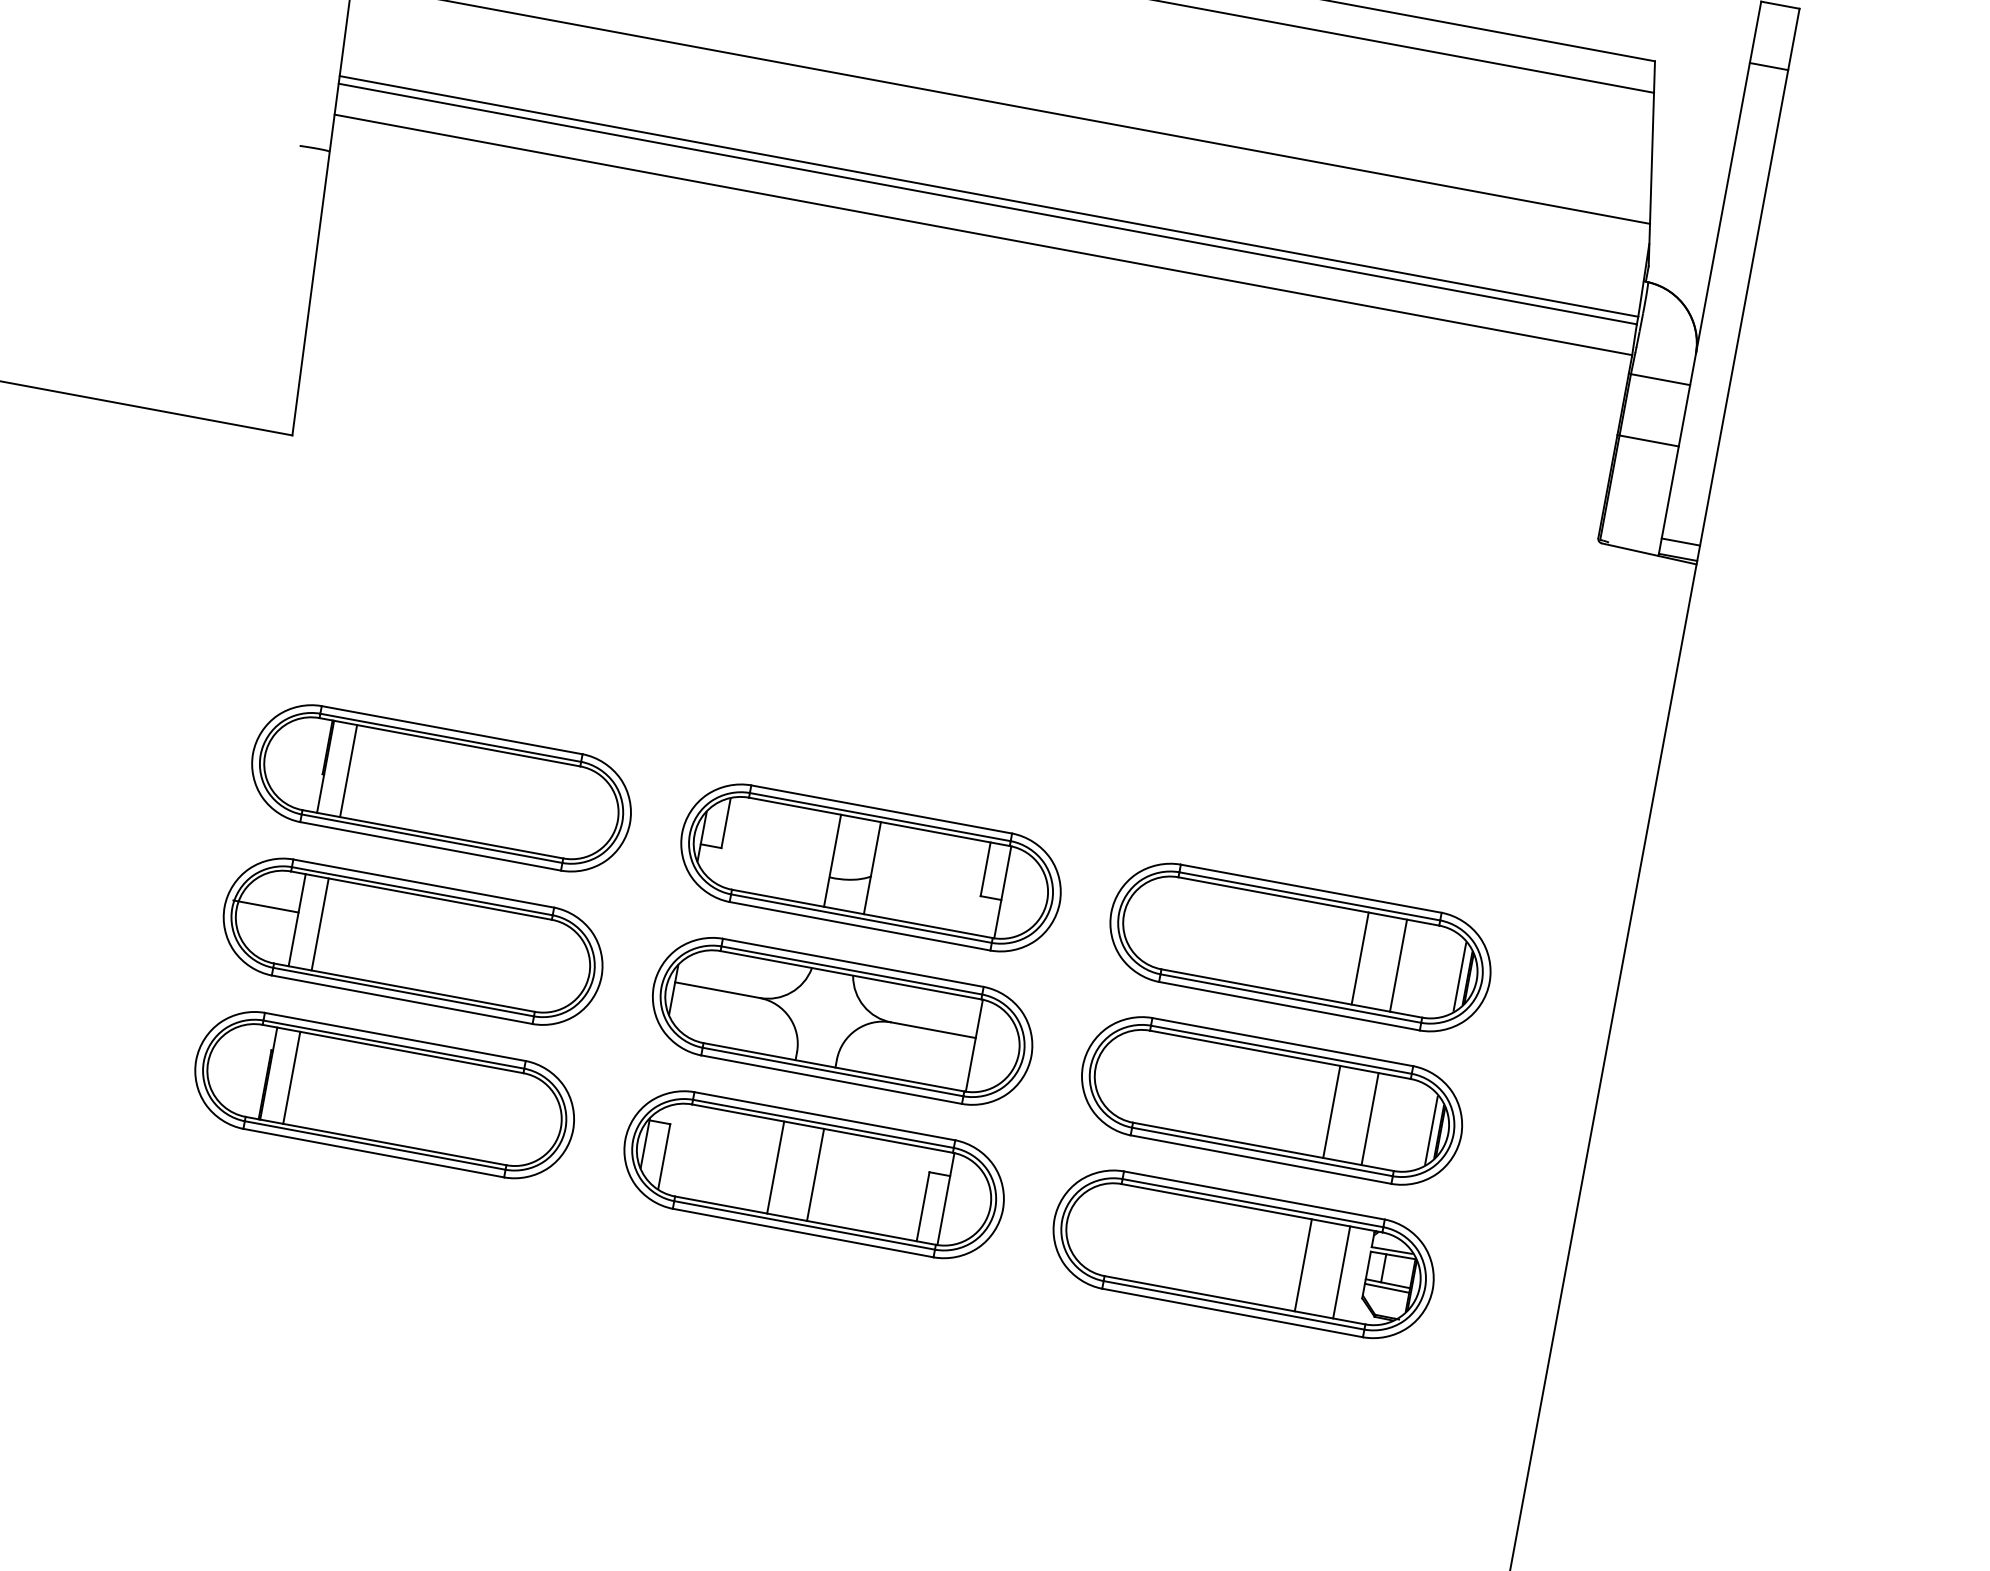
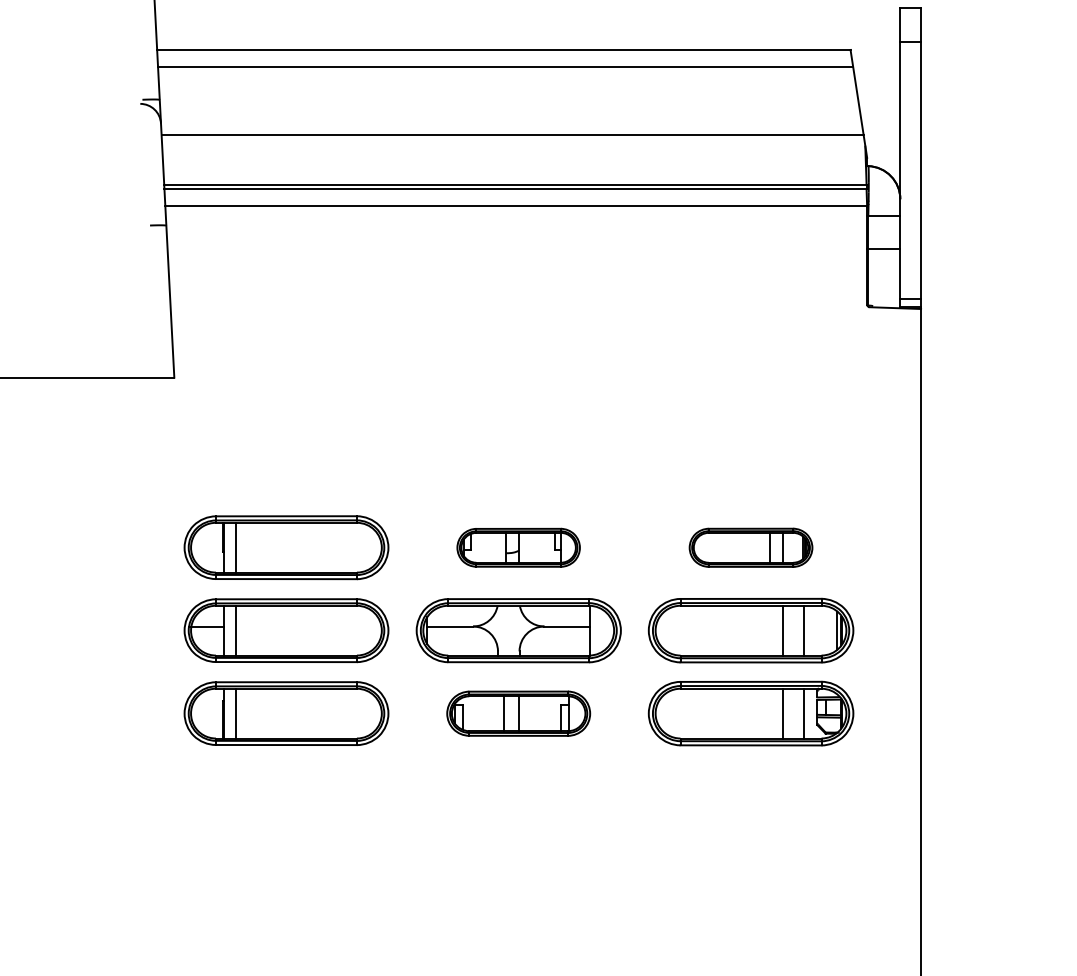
part: (870, 867) -> (518, 547), size x0.6
part: (1299, 946) -> (750, 547), size x0.6
part: (813, 1174) -> (518, 713), size x0.7

